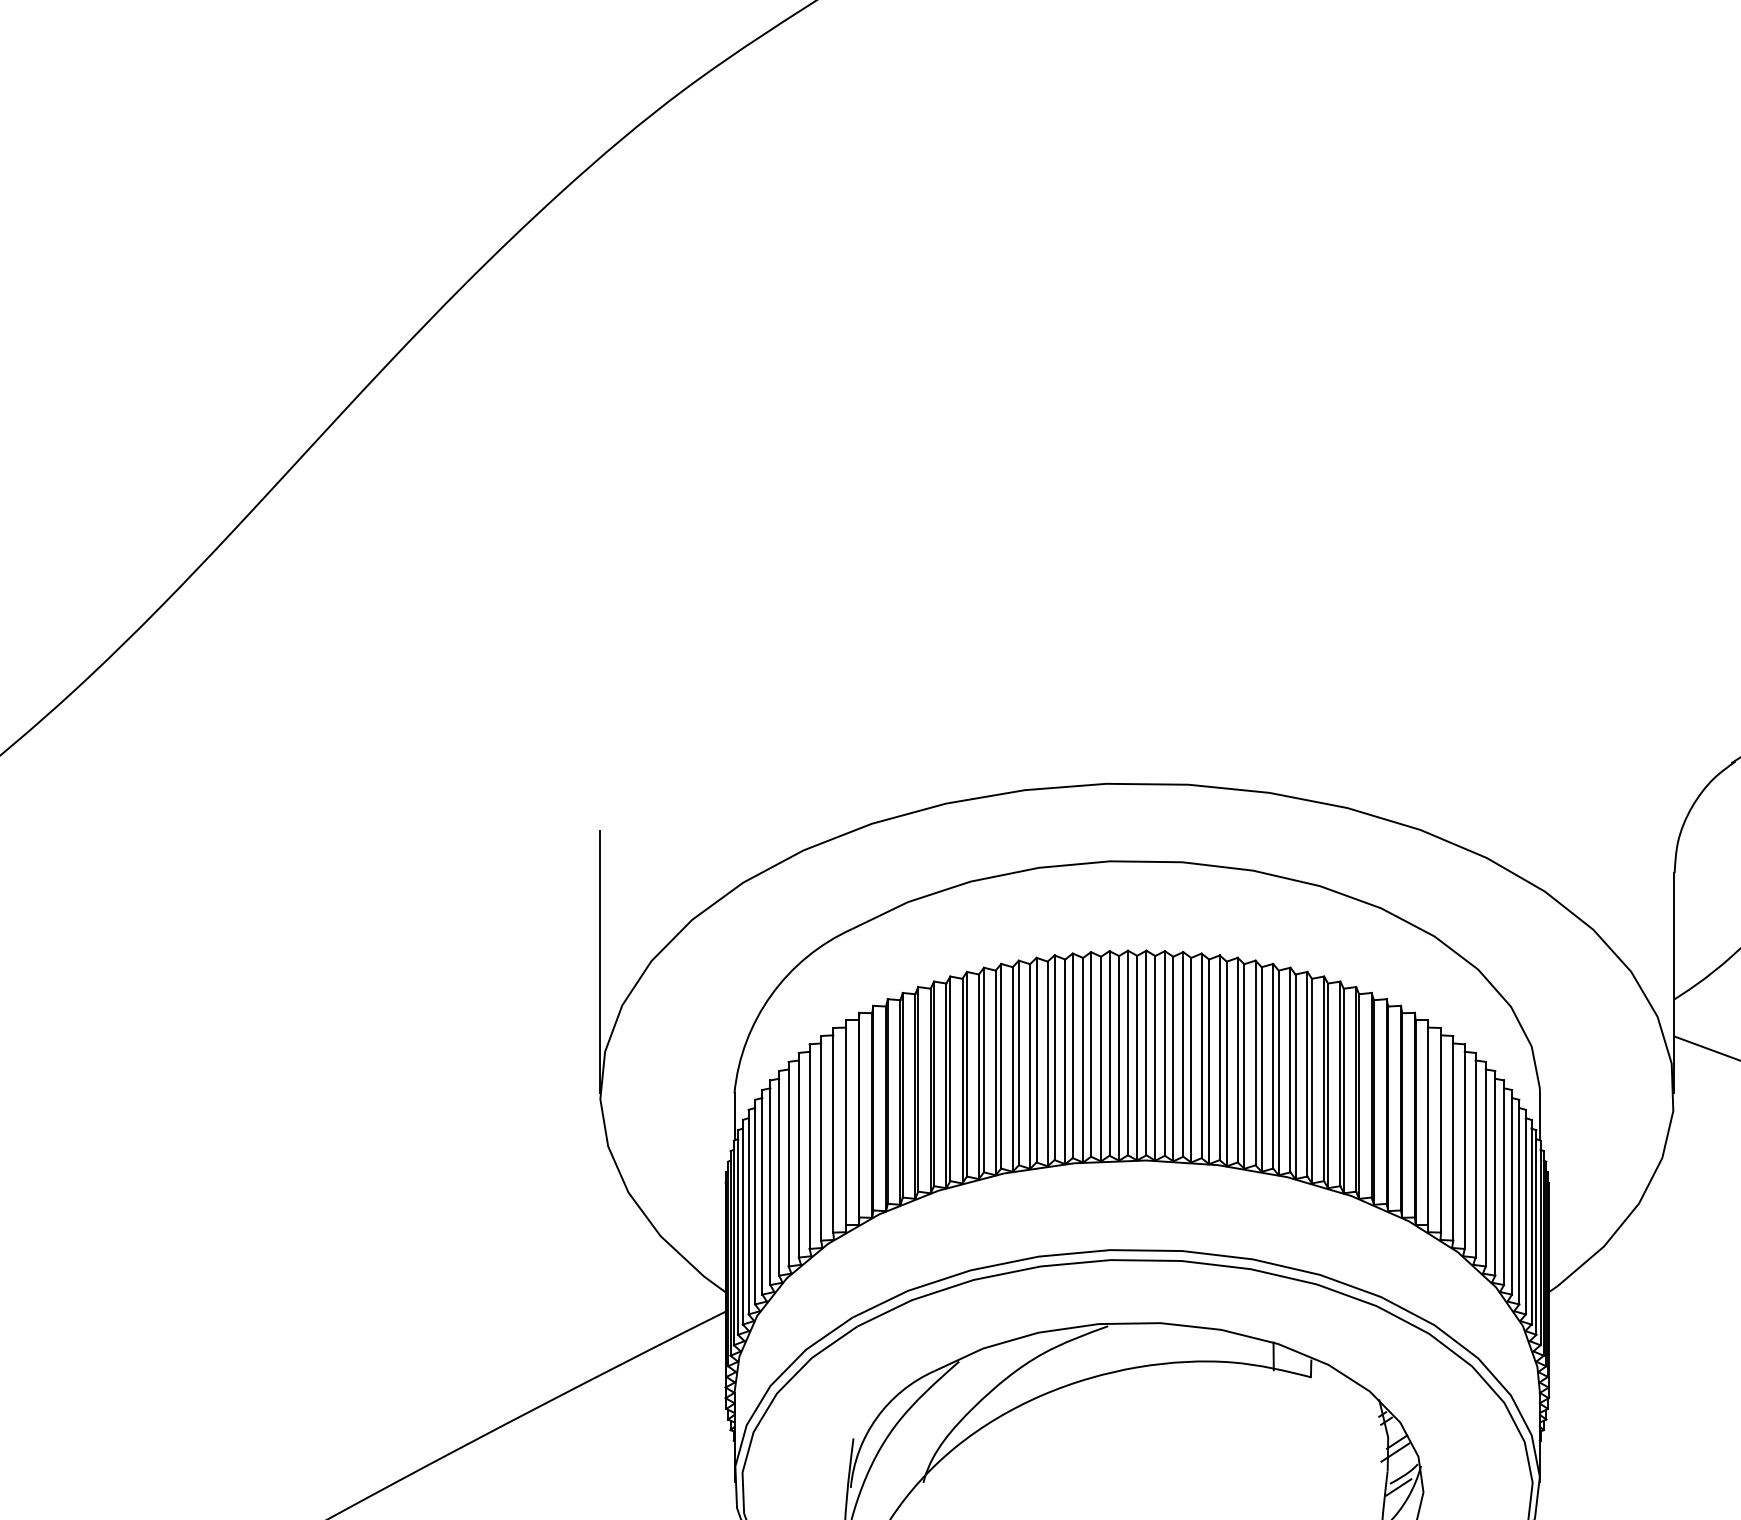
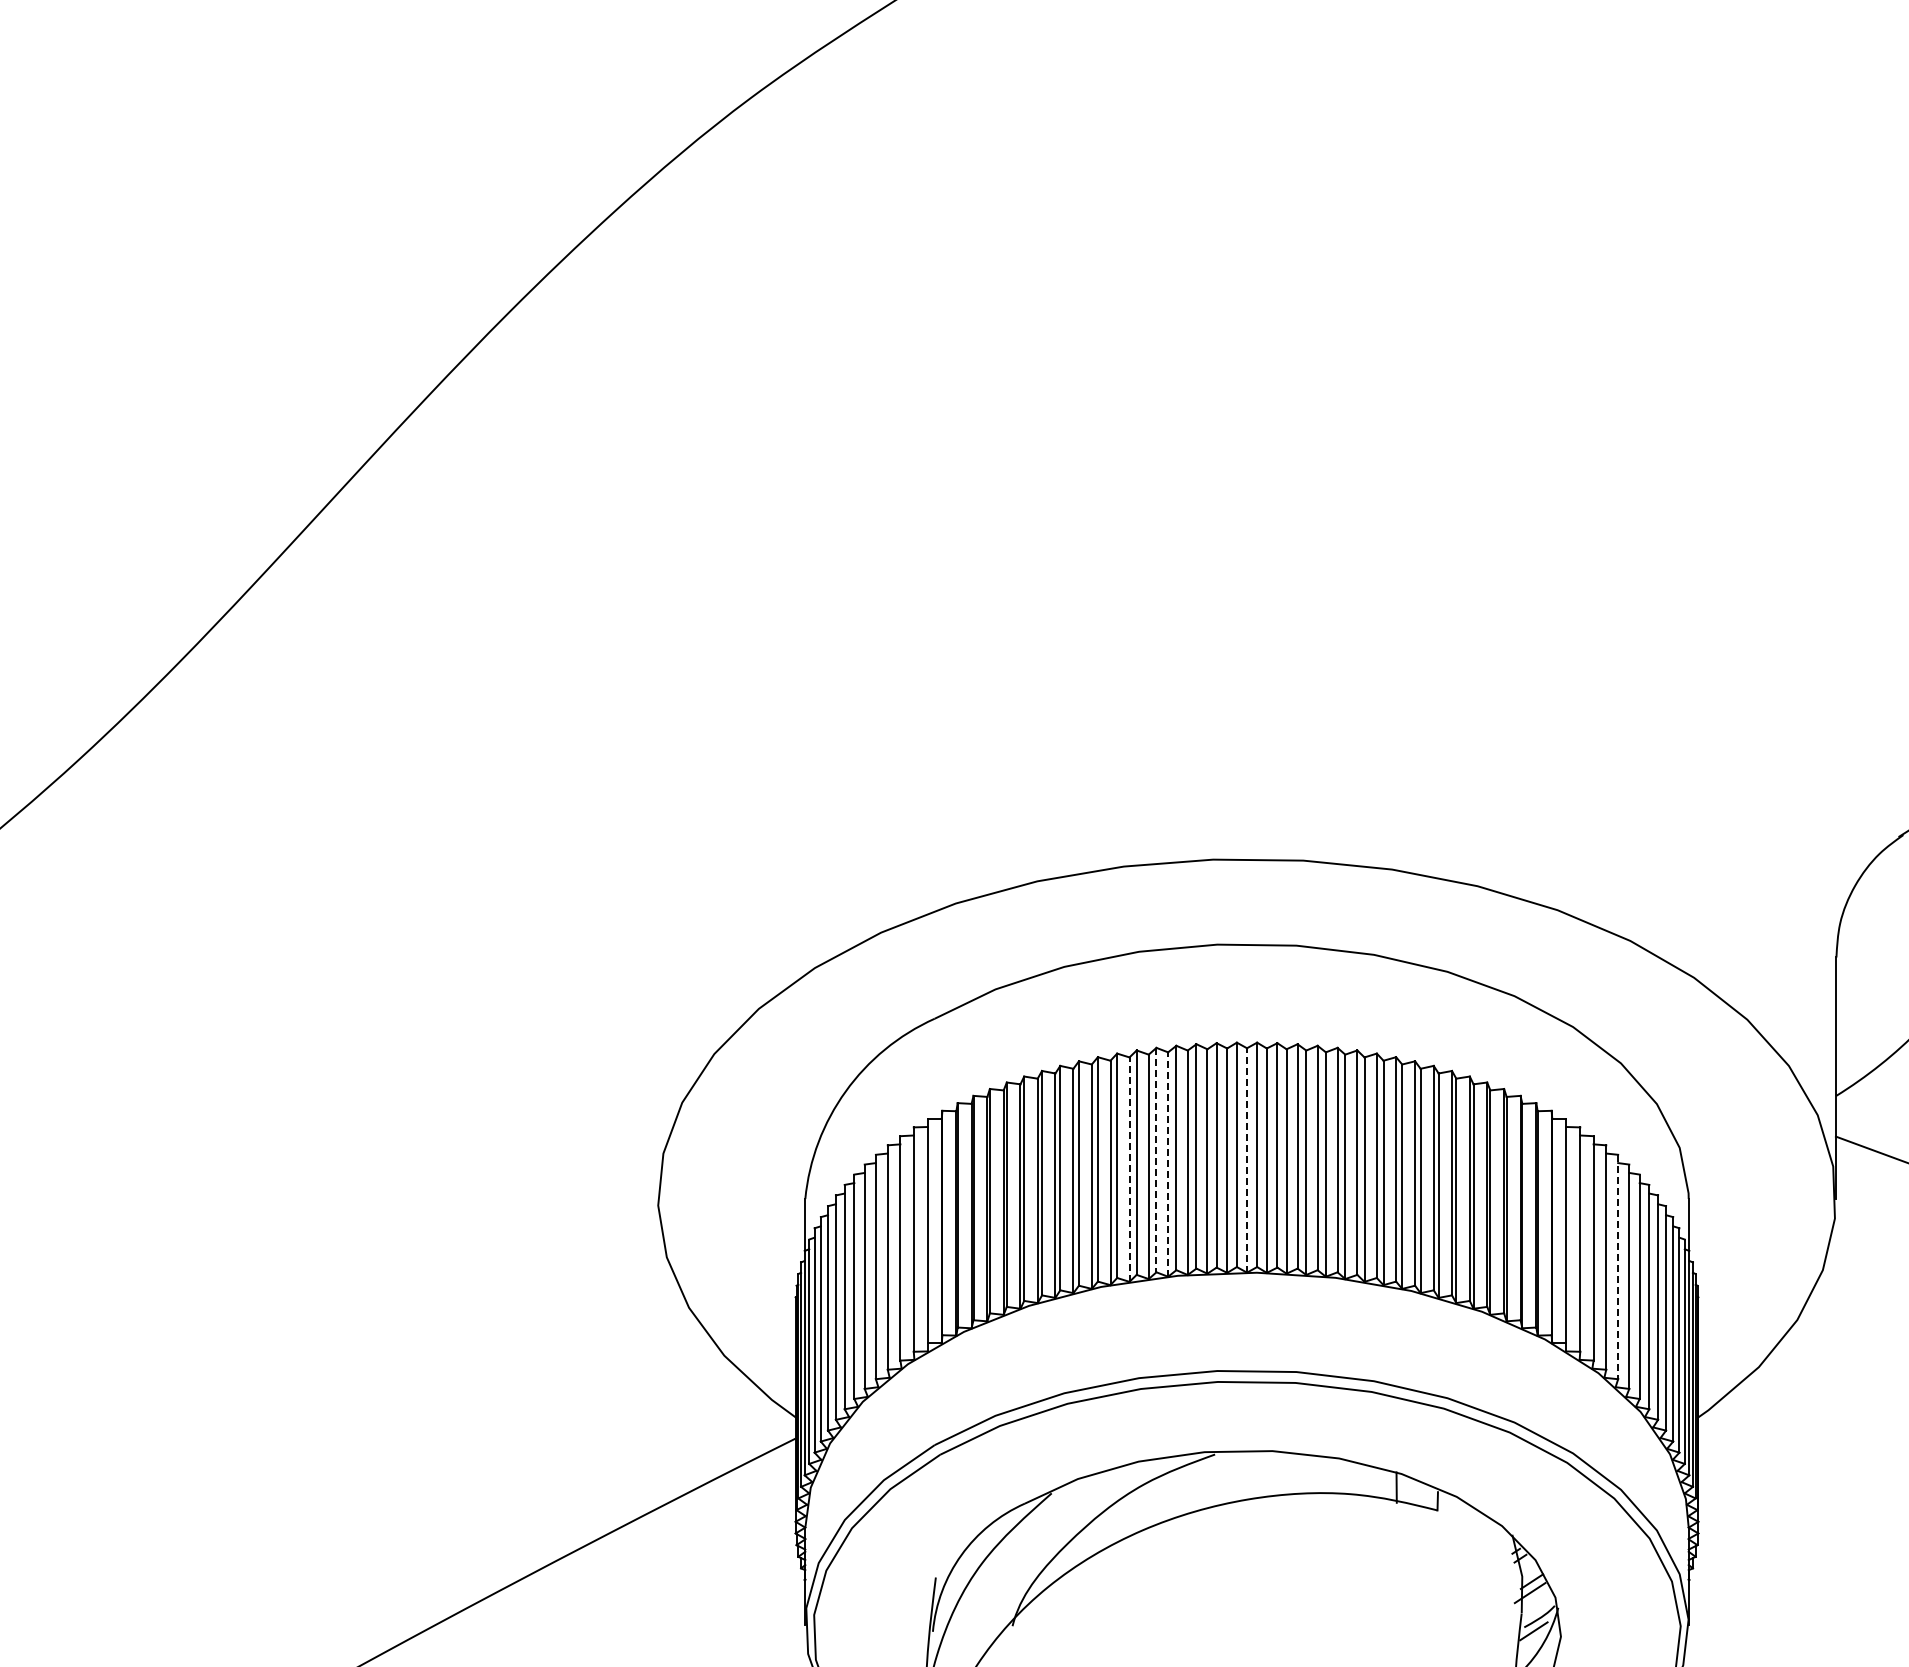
line: (600, 962) -> (658, 1055), removed
line: (1137, 1057) -> (1247, 1159), solid -> dashed
line: (1054, 1058) -> (1156, 1160), solid -> dashed
line: (1065, 1061) -> (1168, 1164), solid -> dashed
line: (1030, 1066) -> (1129, 1169), solid -> dashed
line: (1475, 1155) -> (1618, 1267), solid -> dashed

